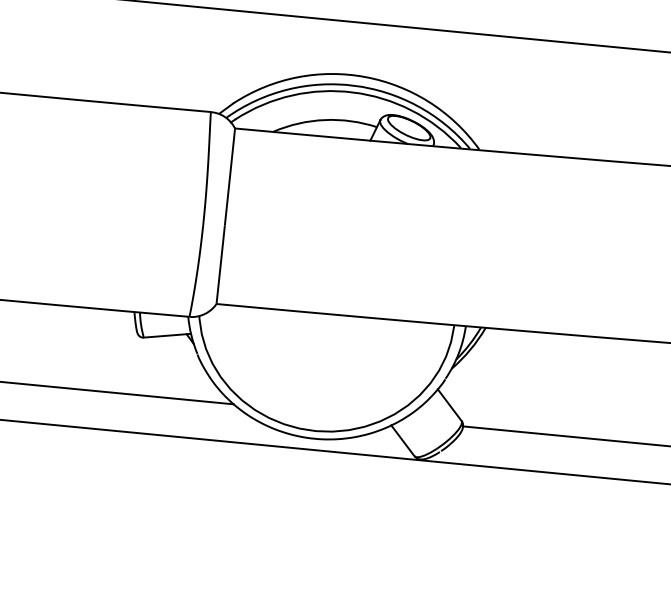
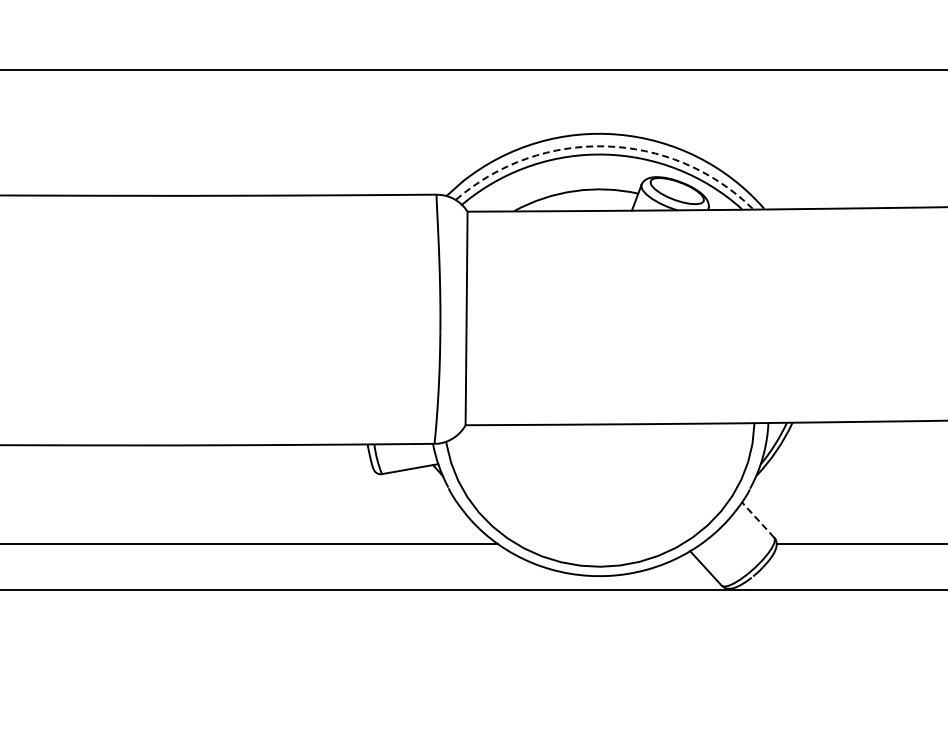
arc: (353, 85) -> (605, 146), solid -> dashed
line: (450, 404) -> (758, 519), solid -> dashed

